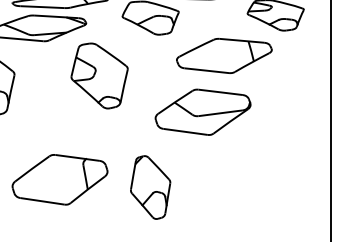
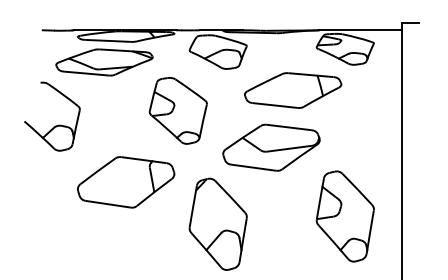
part: (98, 75) -> (177, 110), moved
part: (60, 179) -> (126, 182), moved
part: (274, 179) -> (344, 216), added
part: (149, 186) -> (217, 223), size x1.43

